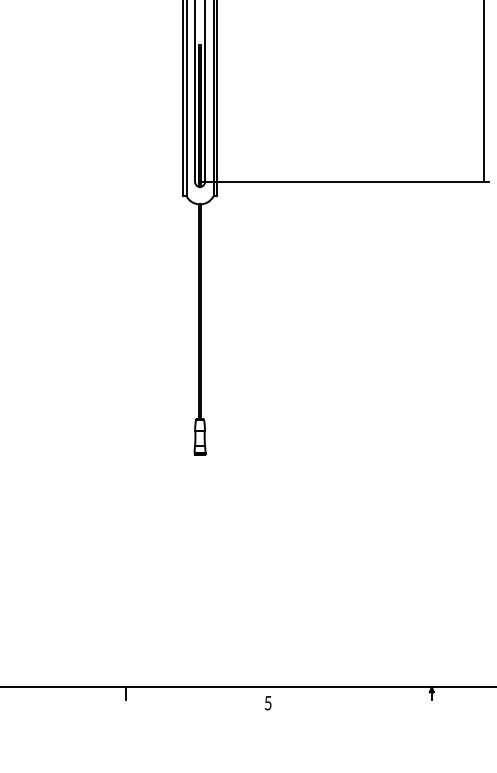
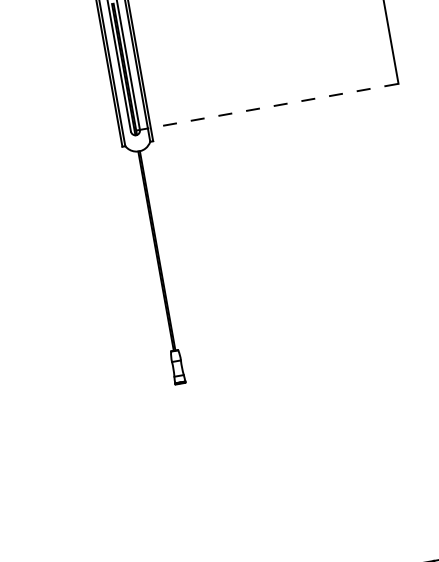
line: (344, 182) -> (269, 107), solid -> dashed

